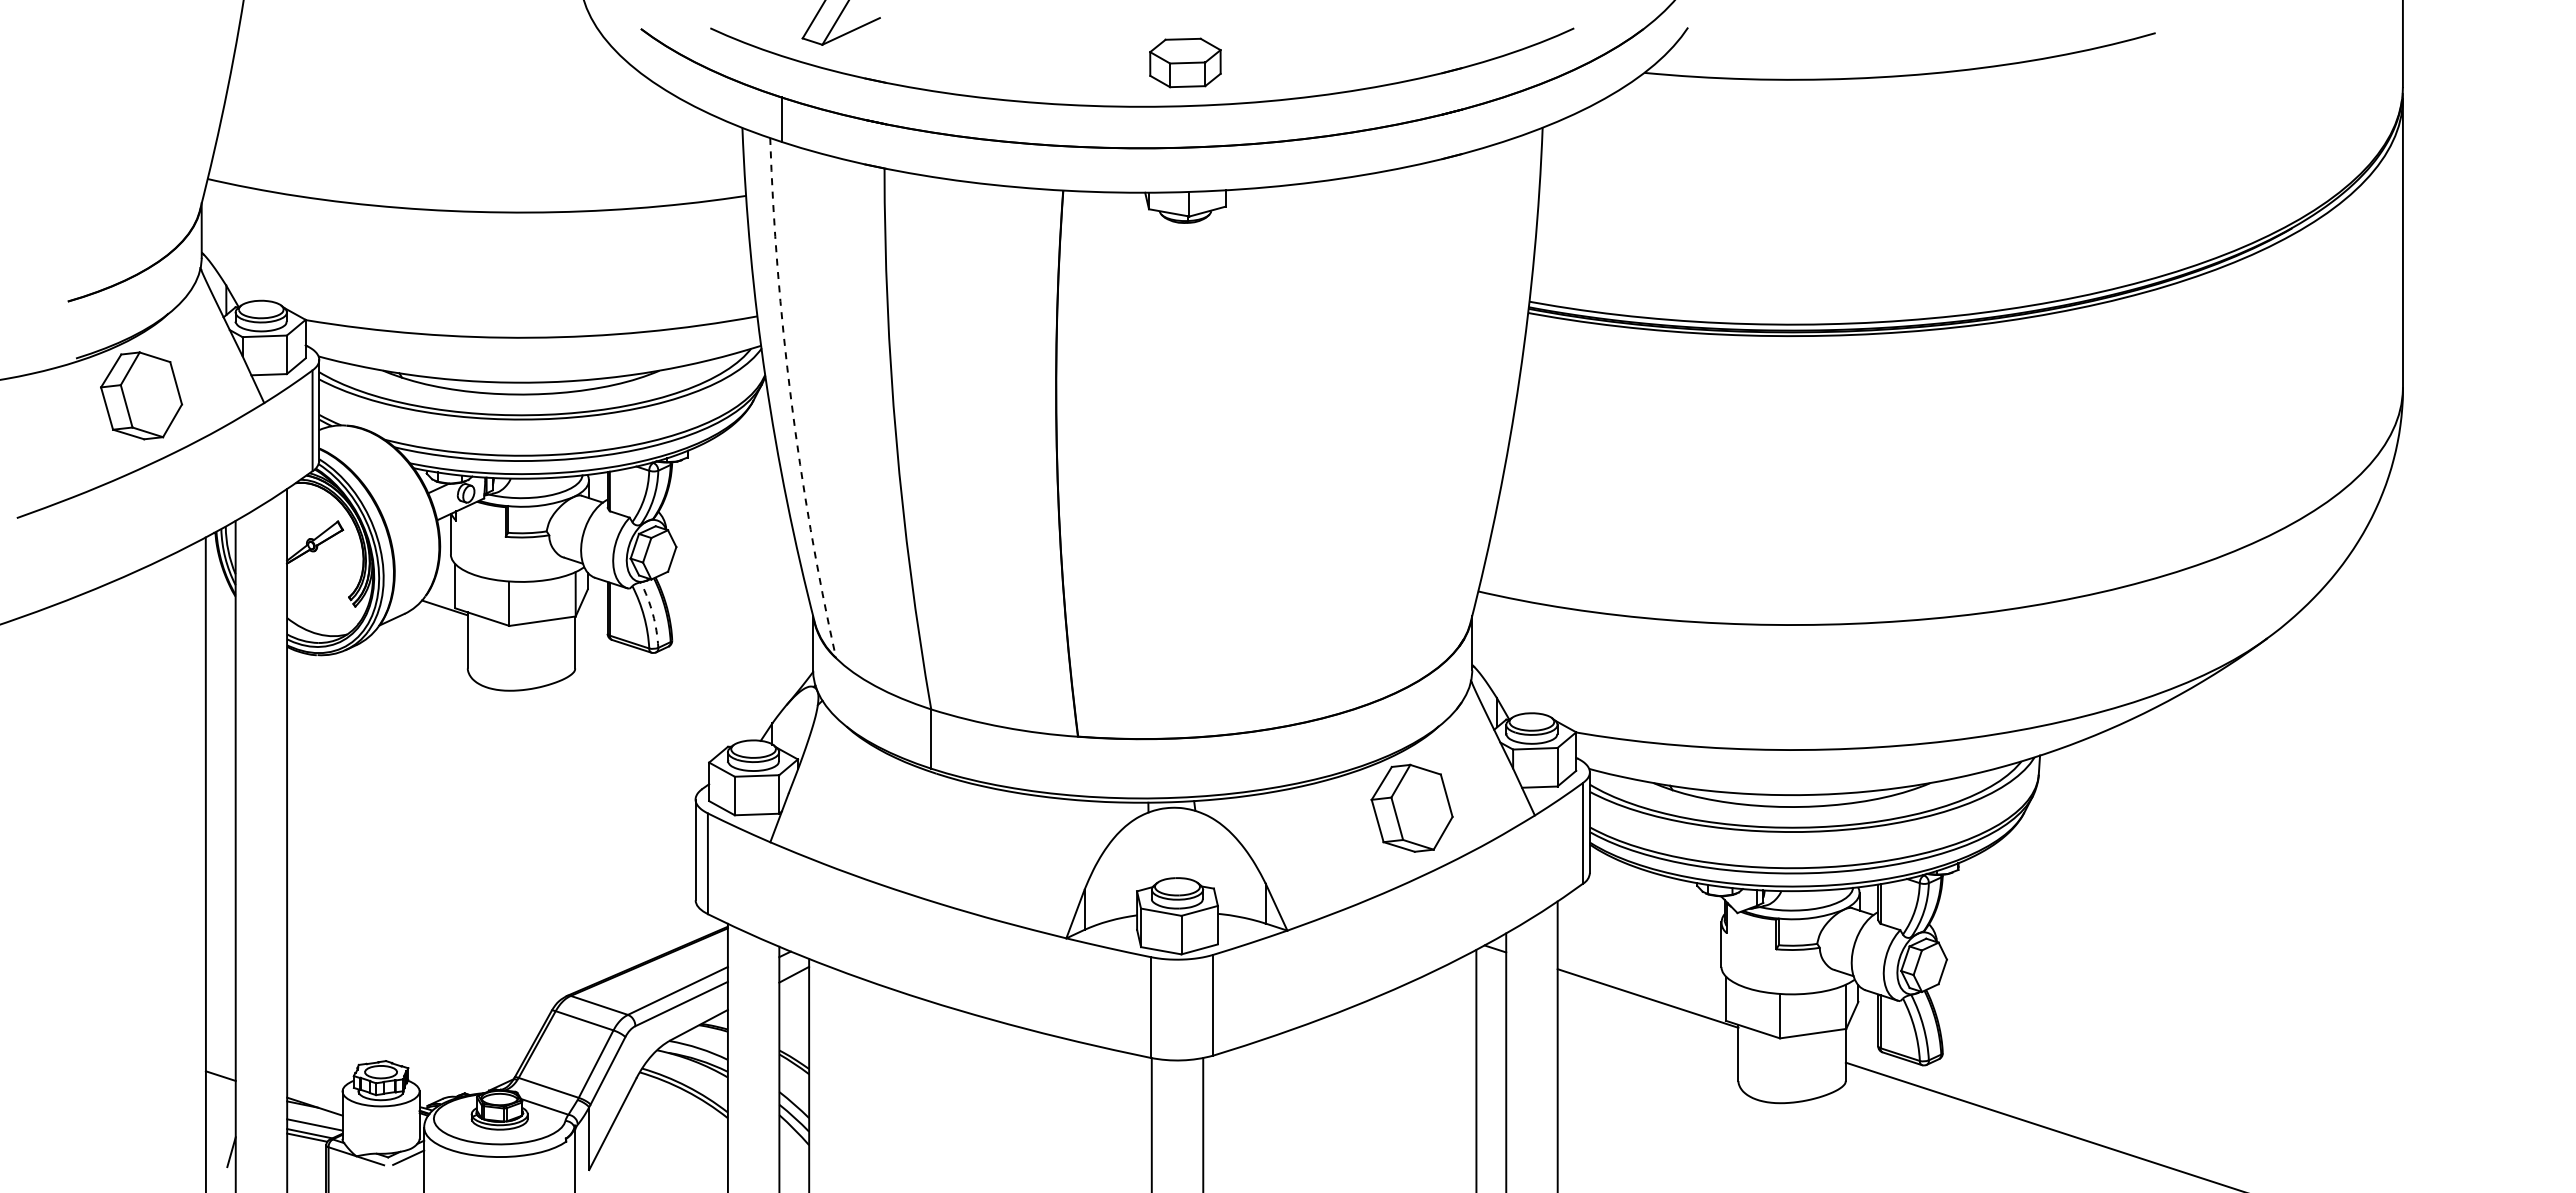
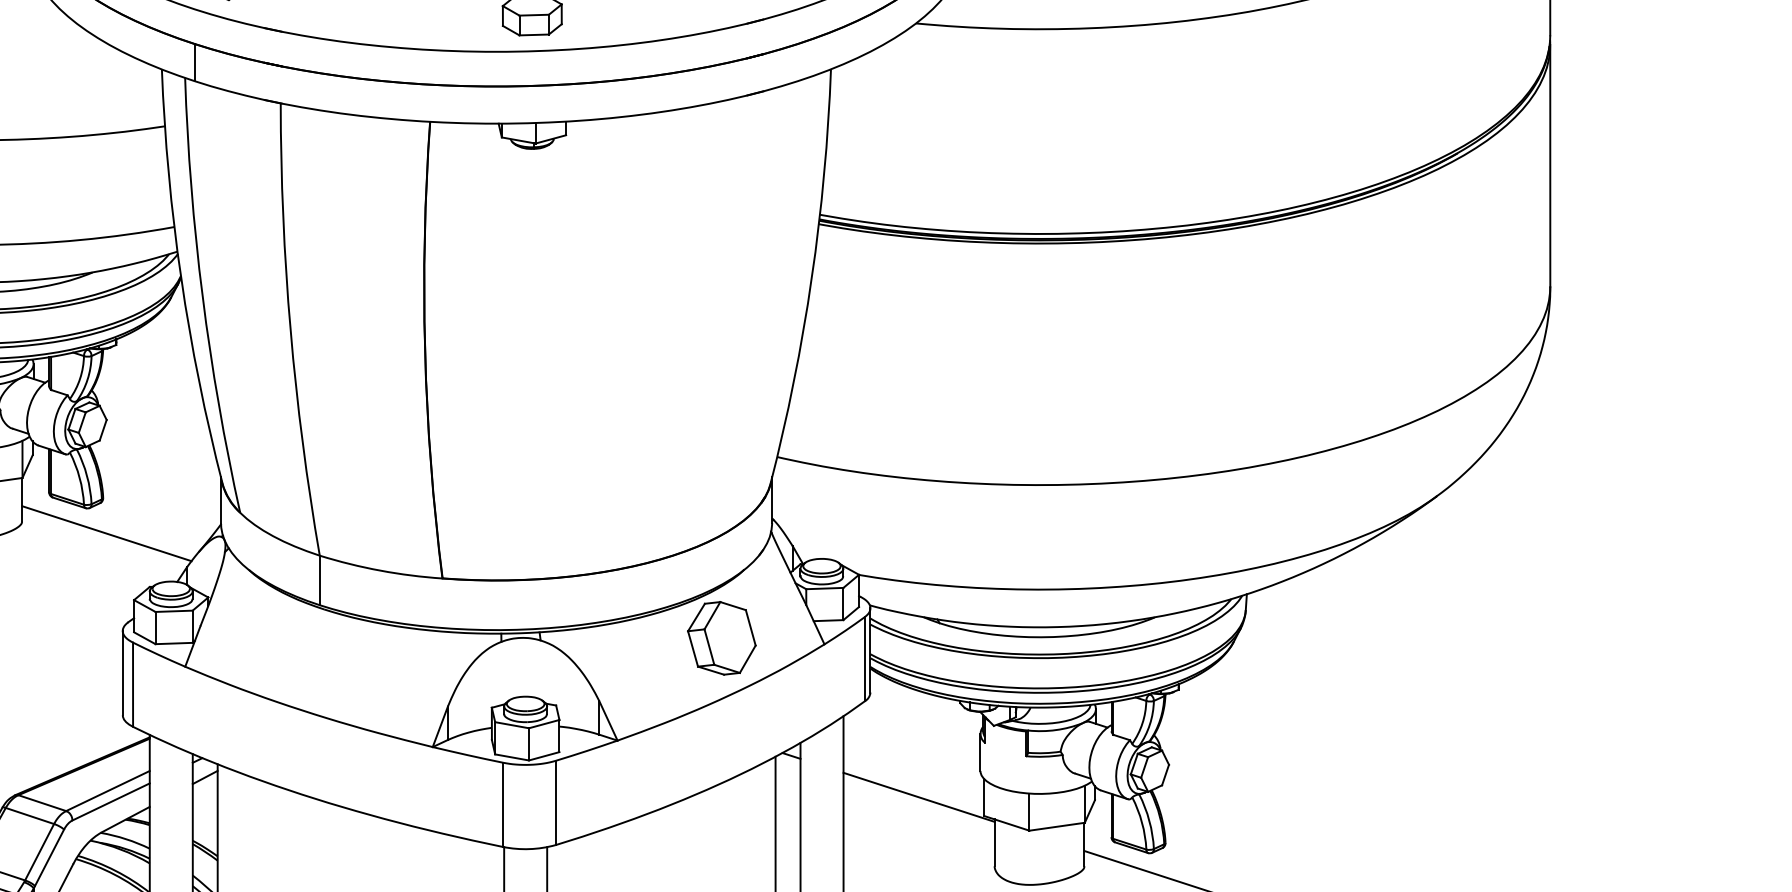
arc: (791, 399) -> (202, 296), dashed -> solid
arc: (652, 614) -> (86, 476), dashed -> solid
line: (676, 683) -> (106, 533), added

